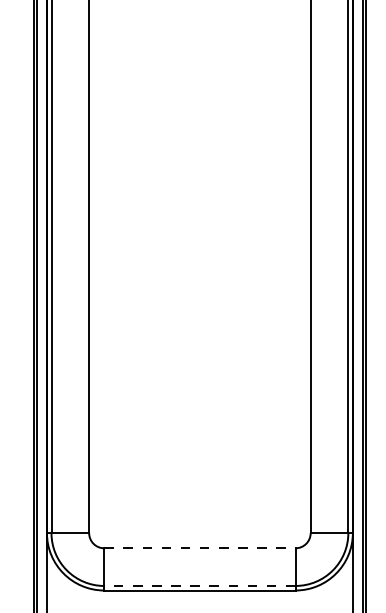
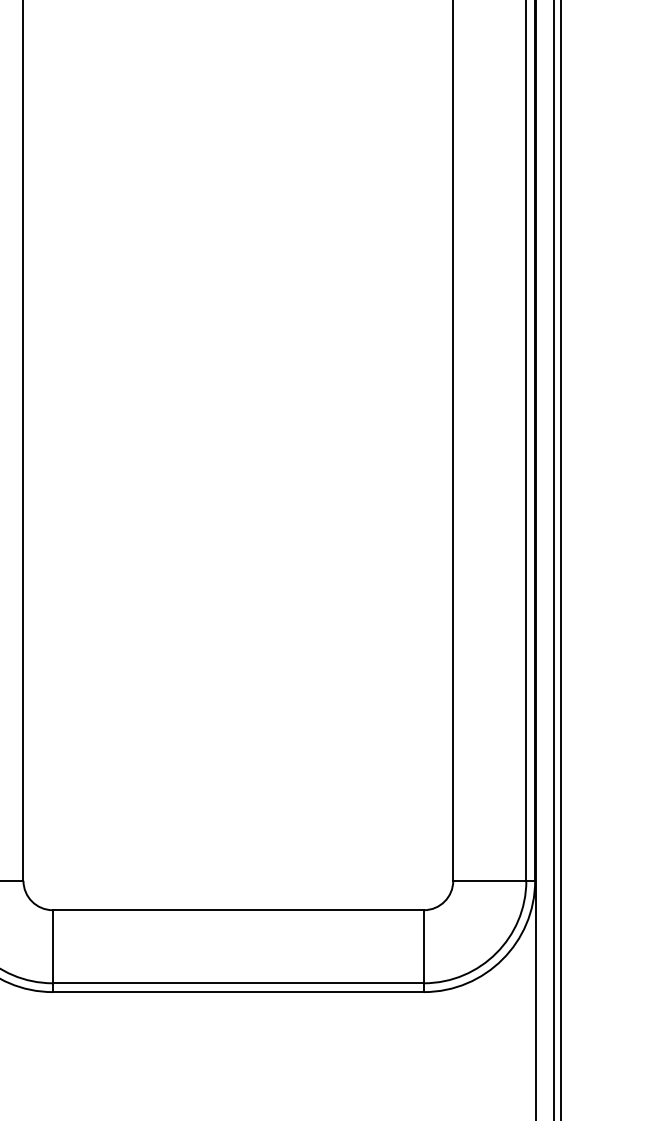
line: (199, 548) -> (237, 910), dashed -> solid
line: (199, 585) -> (237, 982), dashed -> solid

